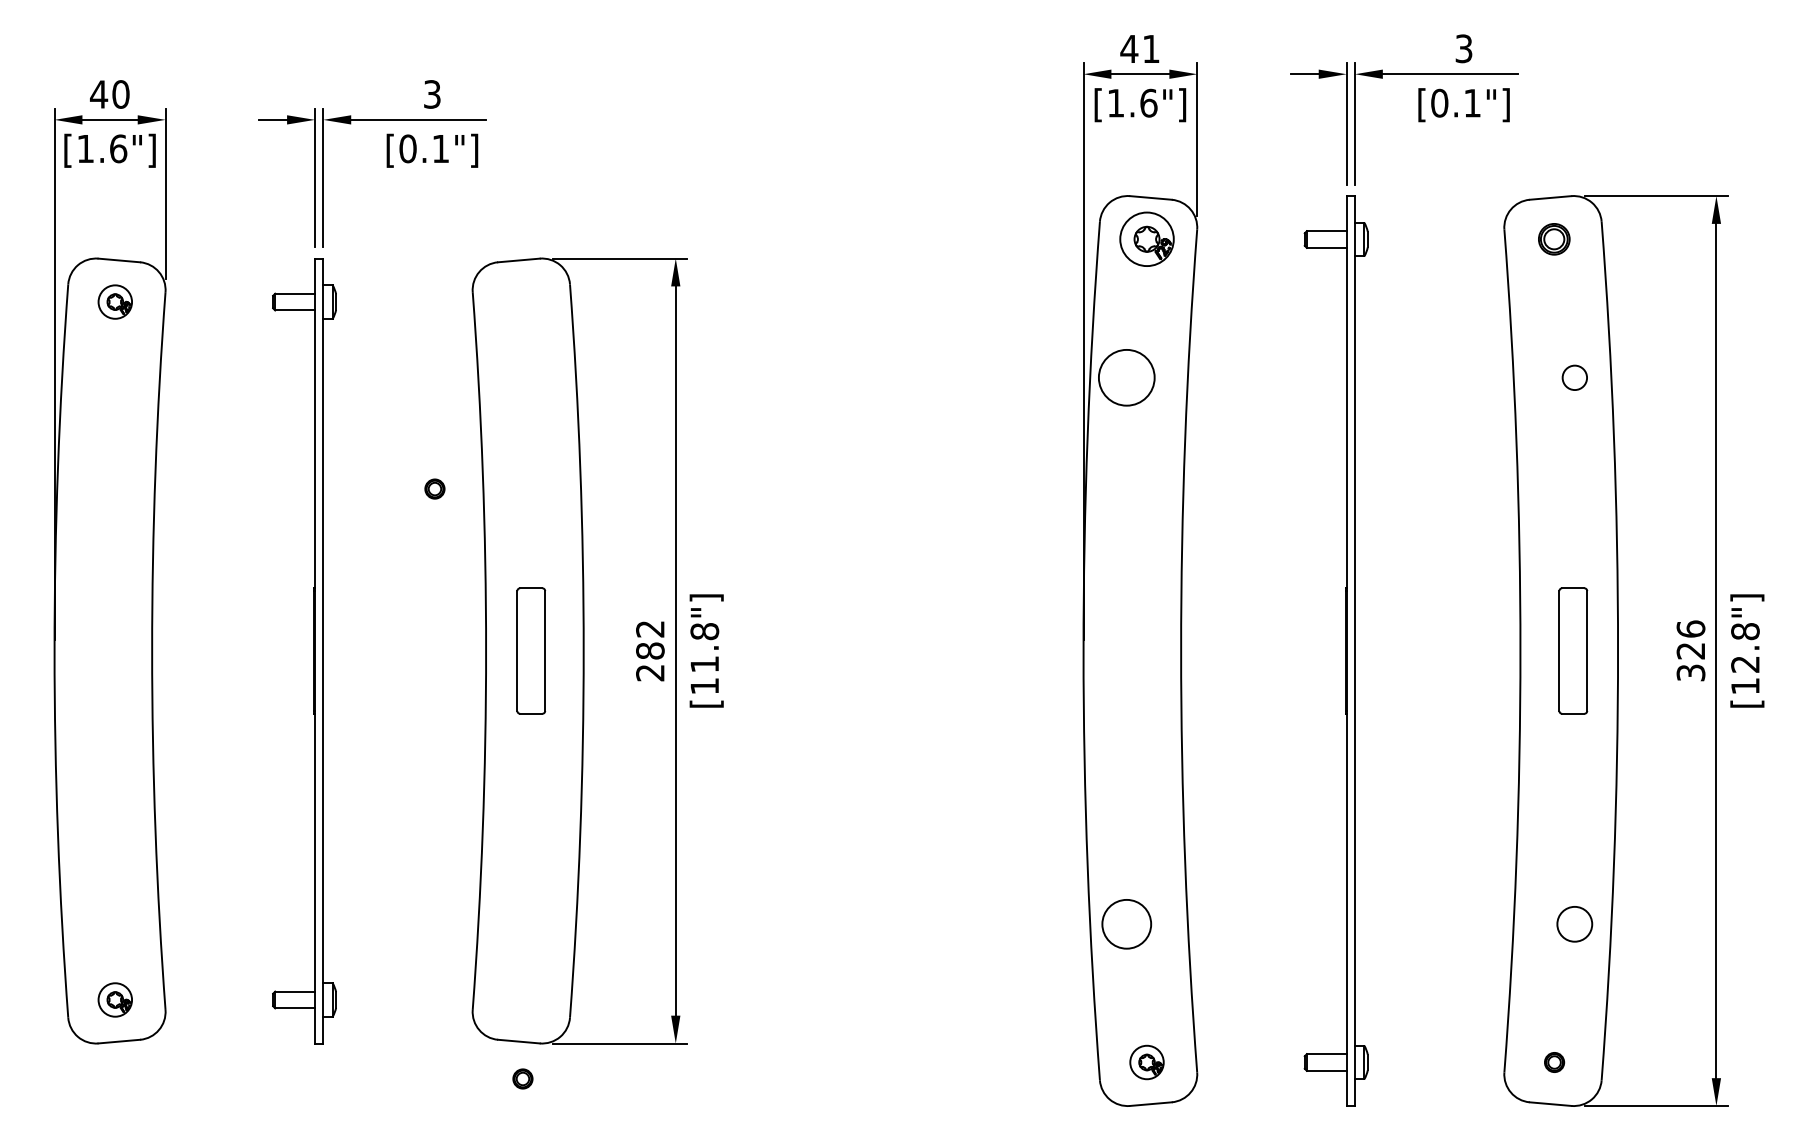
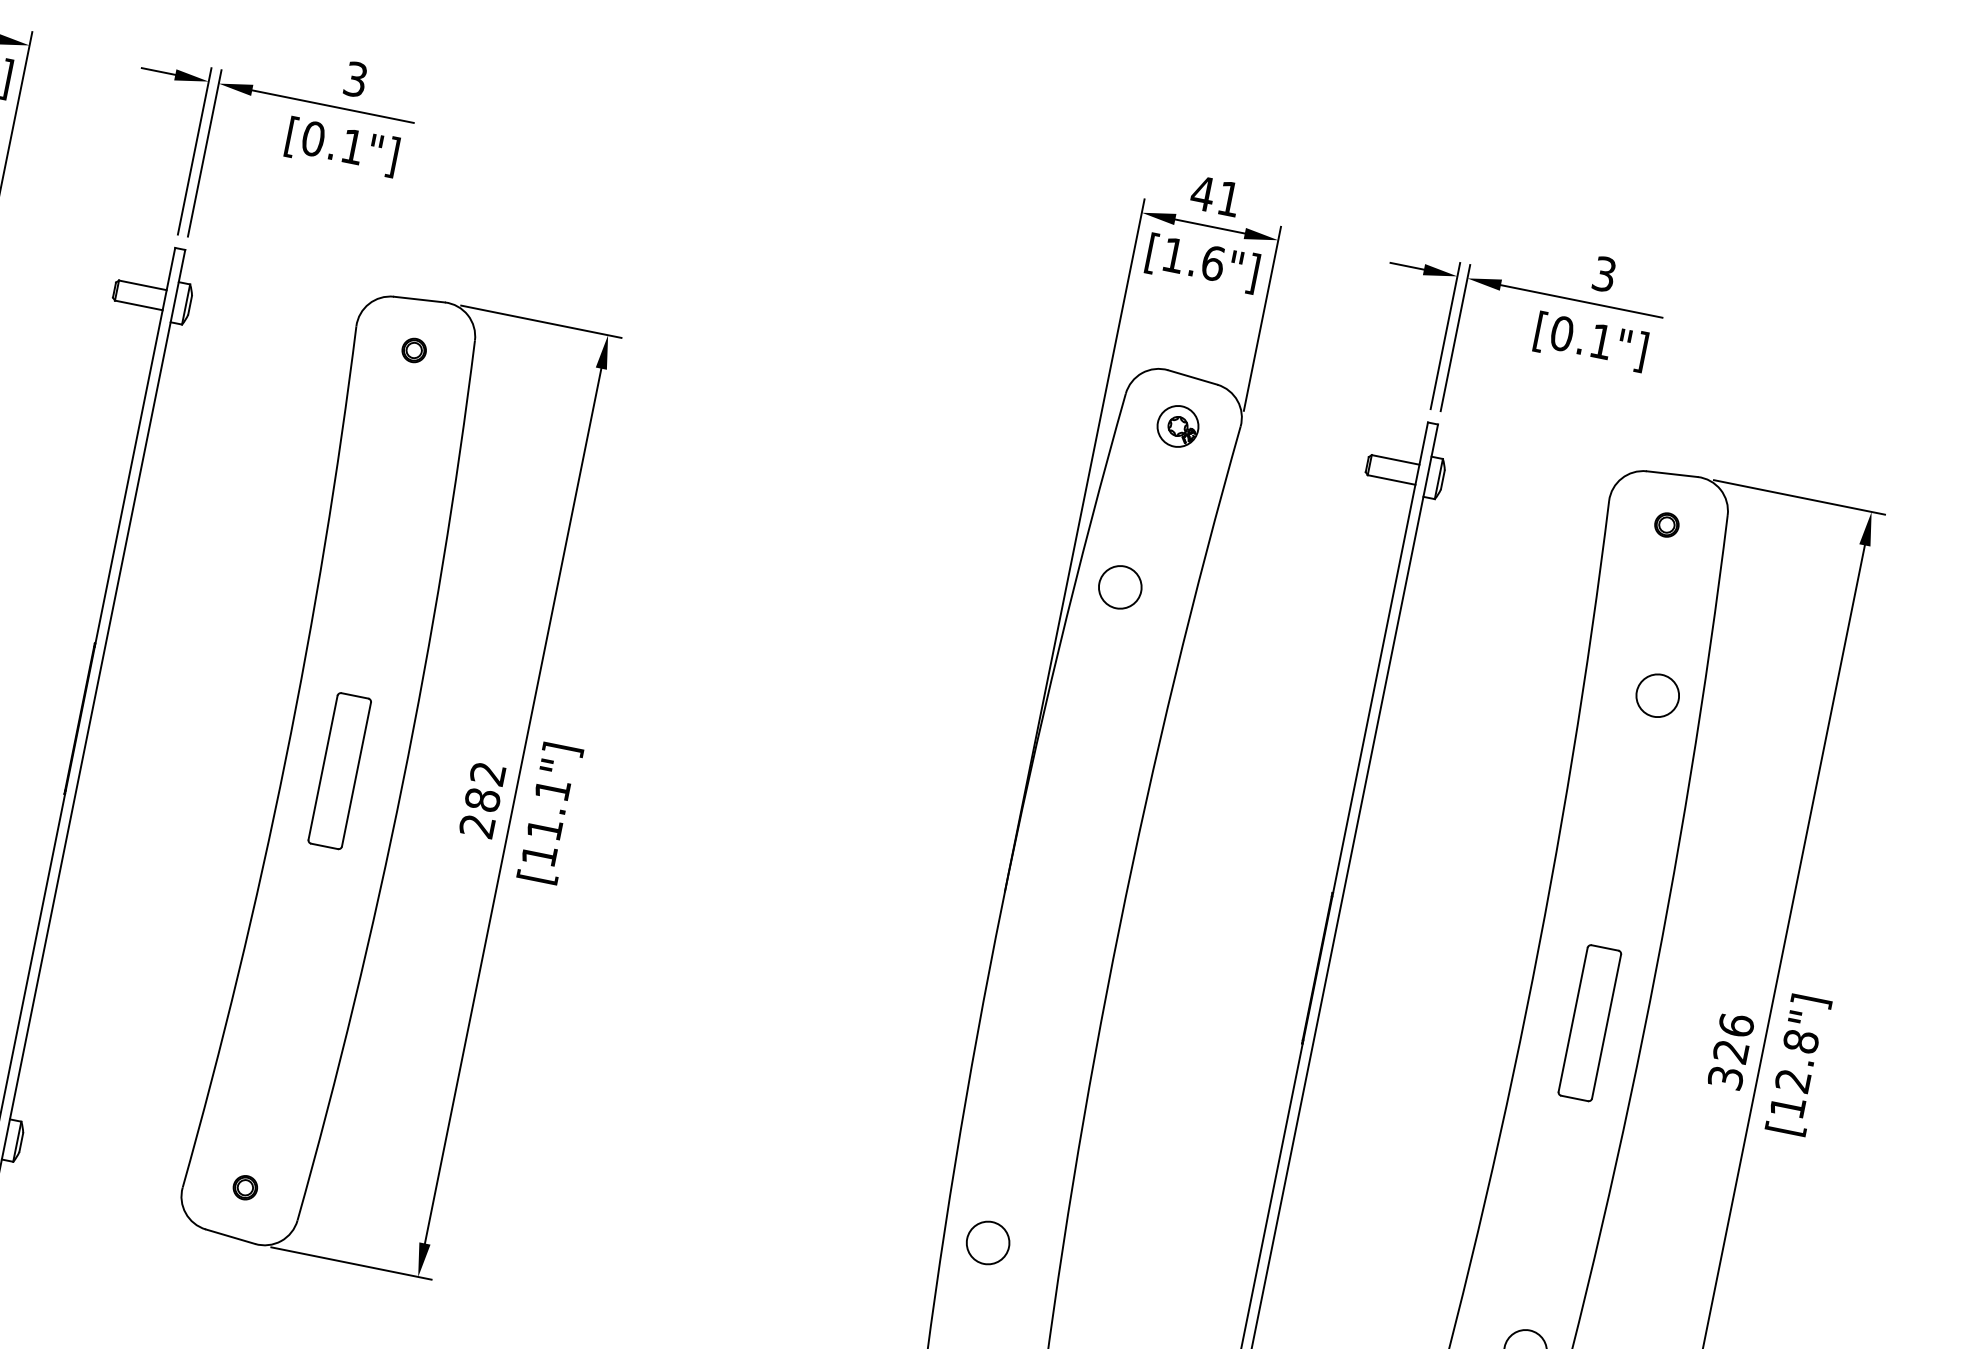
part: (1146, 239) -> (1177, 426), size x0.62
part: (1554, 239) -> (1666, 524), size x0.62
circle: (1126, 377) -> (1120, 586), size x0.62
circle: (1574, 377) -> (1657, 695), size x1.43
part: (434, 488) -> (413, 349), moved
text: (704, 631) -> (552, 789), [11.8"] -> [11.1"]
circle: (1126, 923) -> (987, 1241), size x0.71
part: (522, 1078) -> (244, 1187), moved

